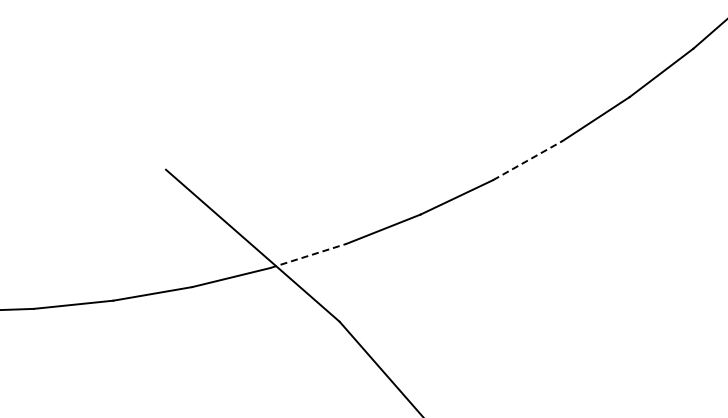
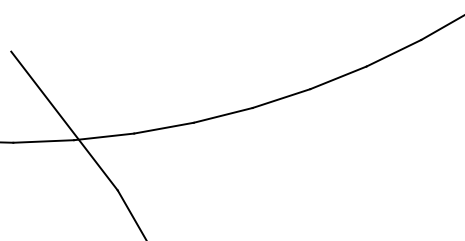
line: (528, 160) -> (282, 98), dashed -> solid
line: (308, 256) -> (104, 137), dashed -> solid

